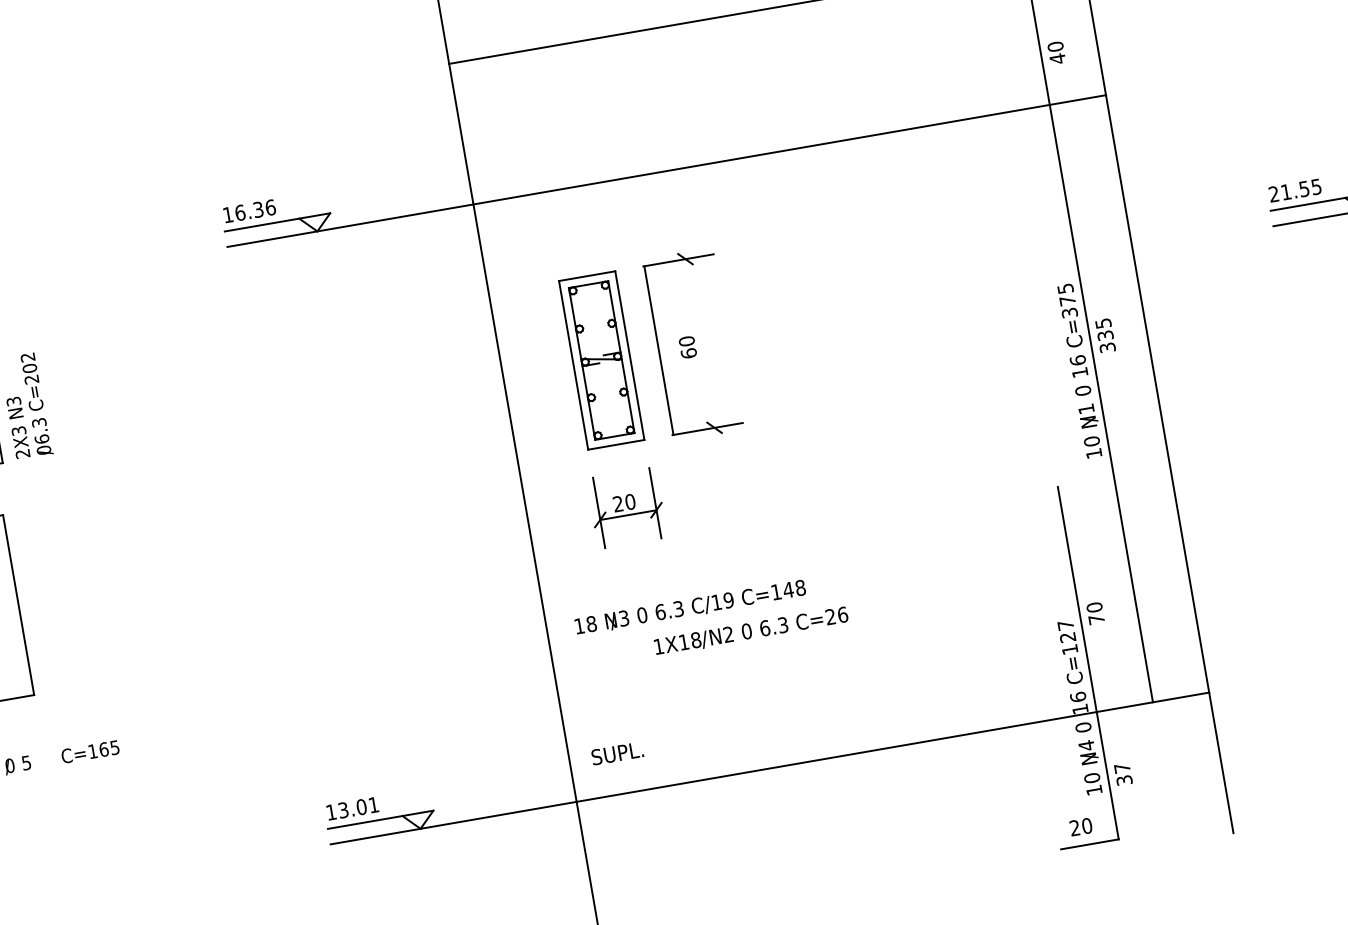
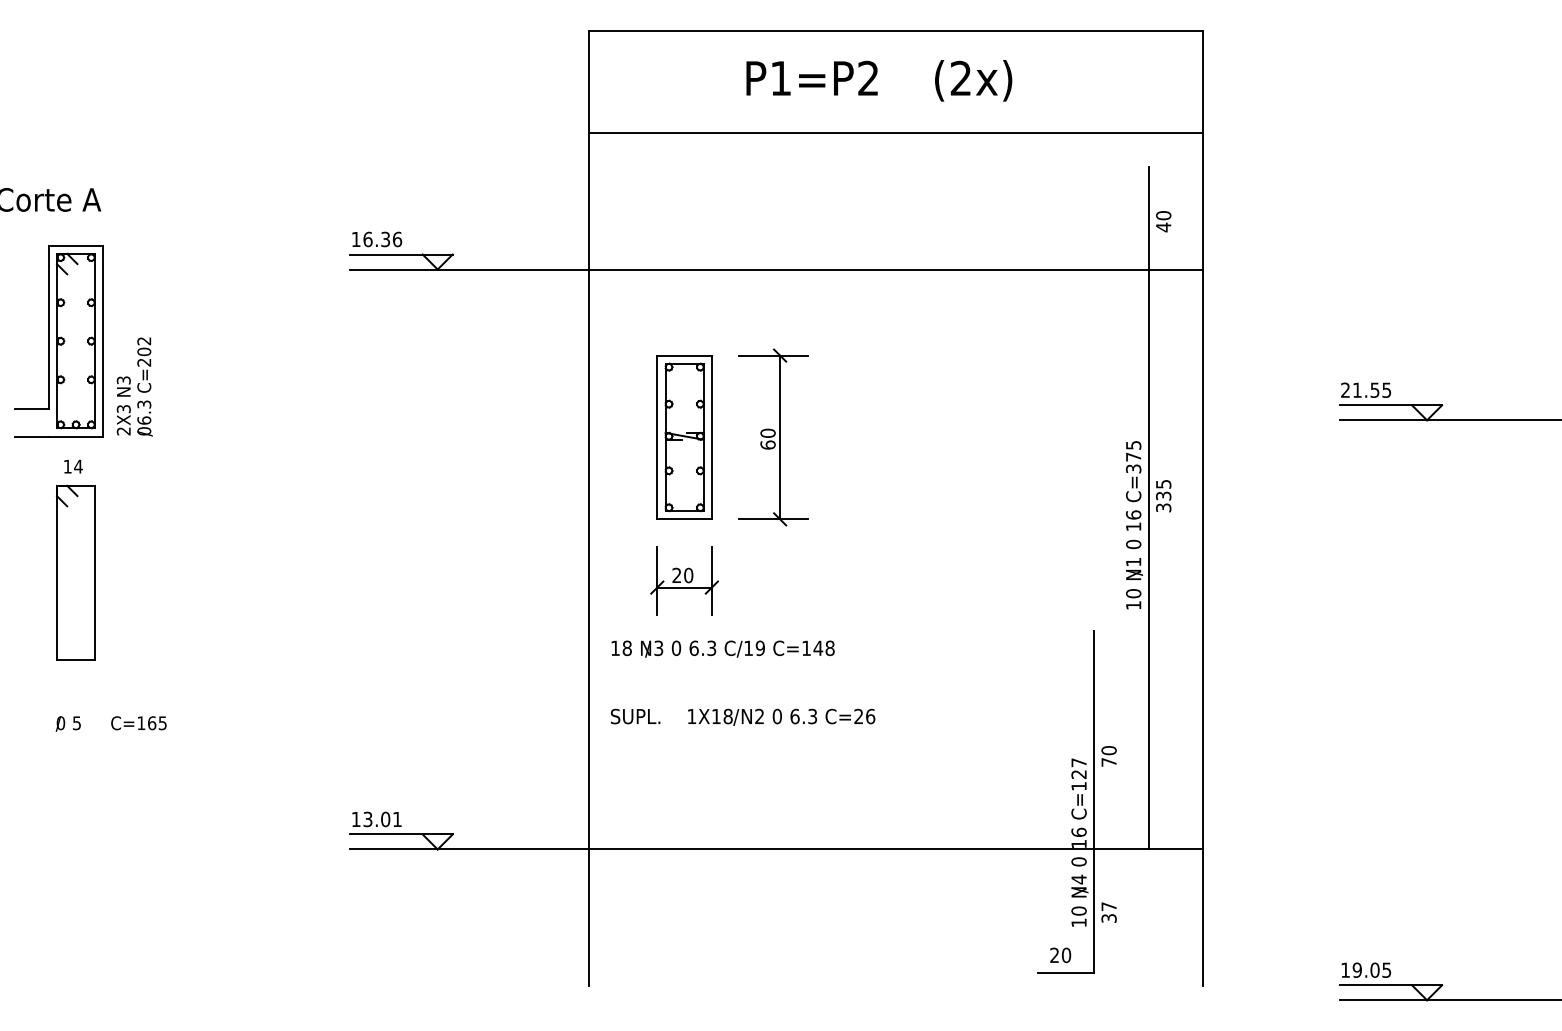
line: (659, 350) -> (780, 437), moved
text: (689, 607) -> (722, 648), moved
text: (617, 753) -> (635, 716), moved

